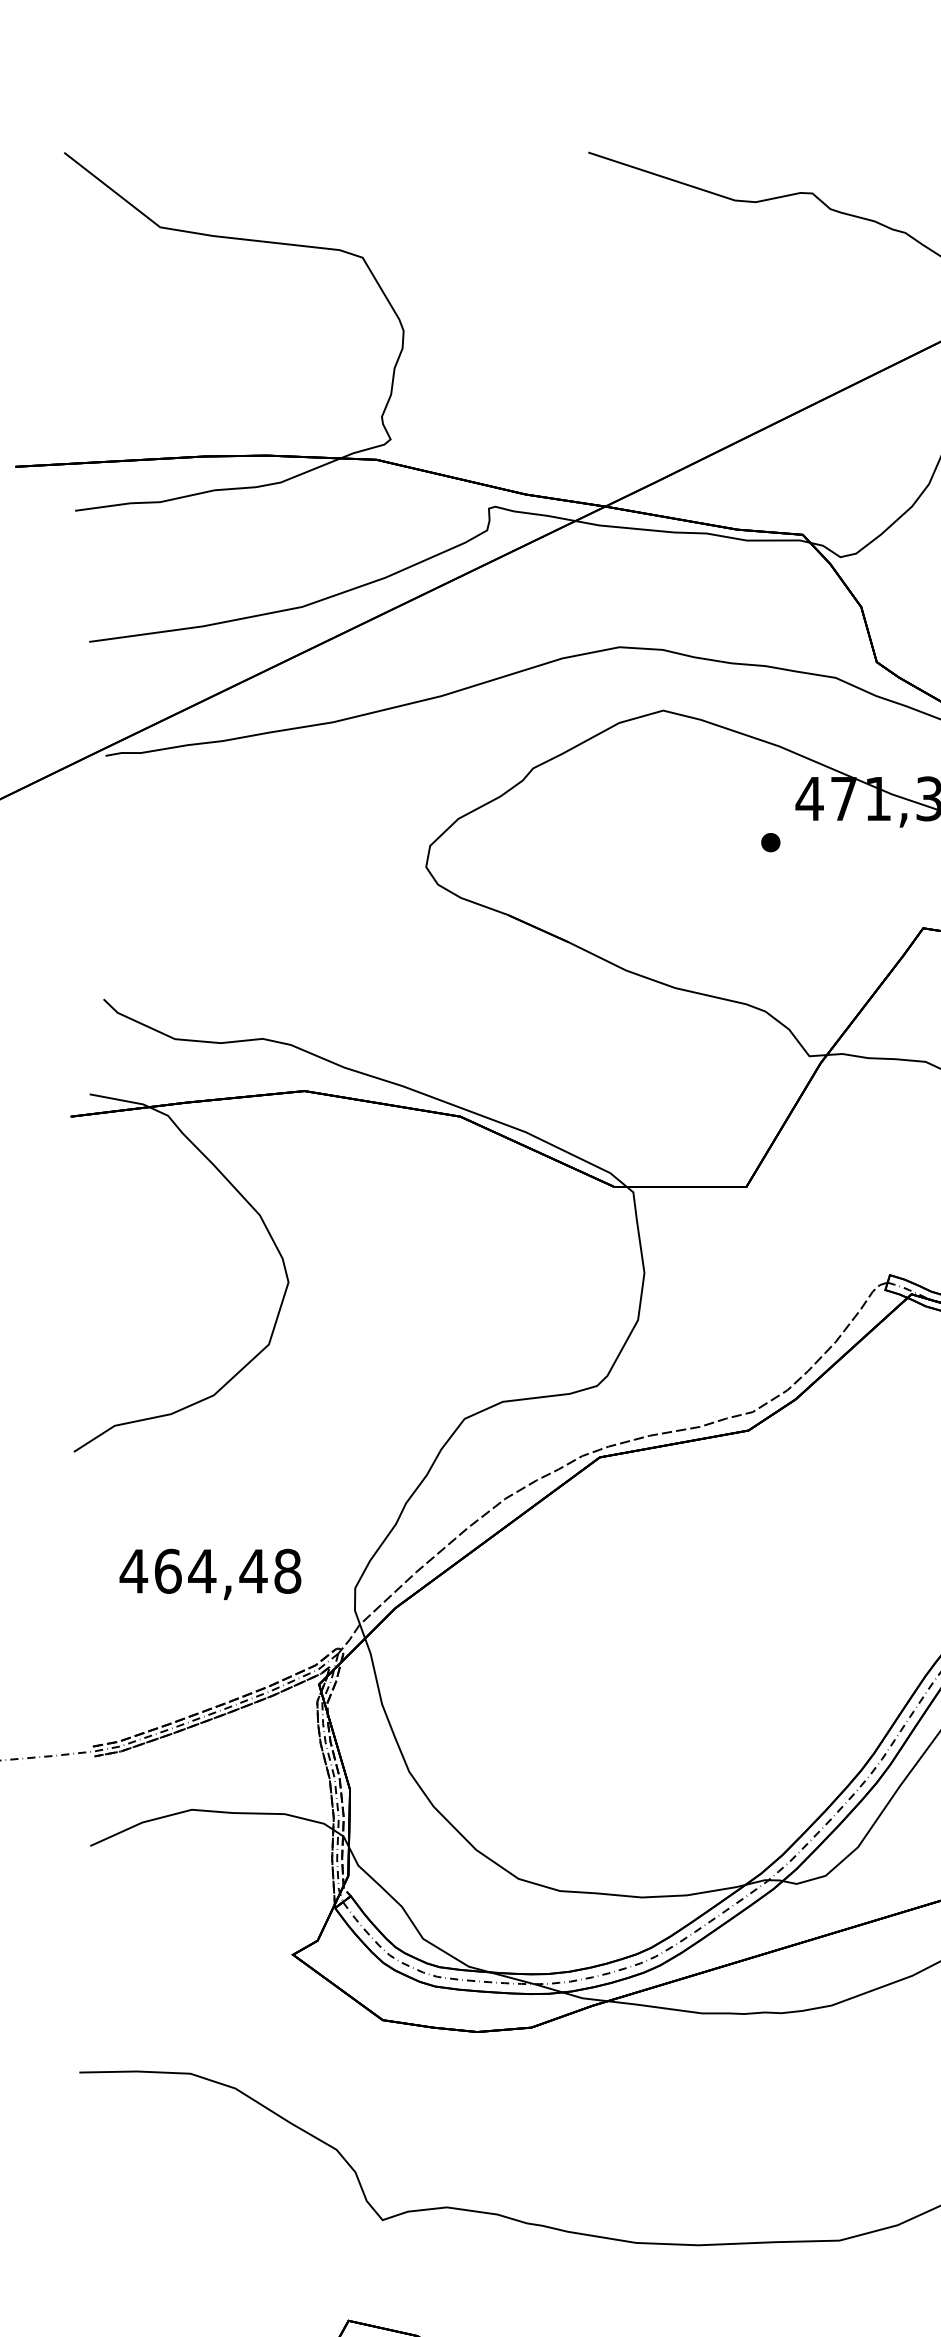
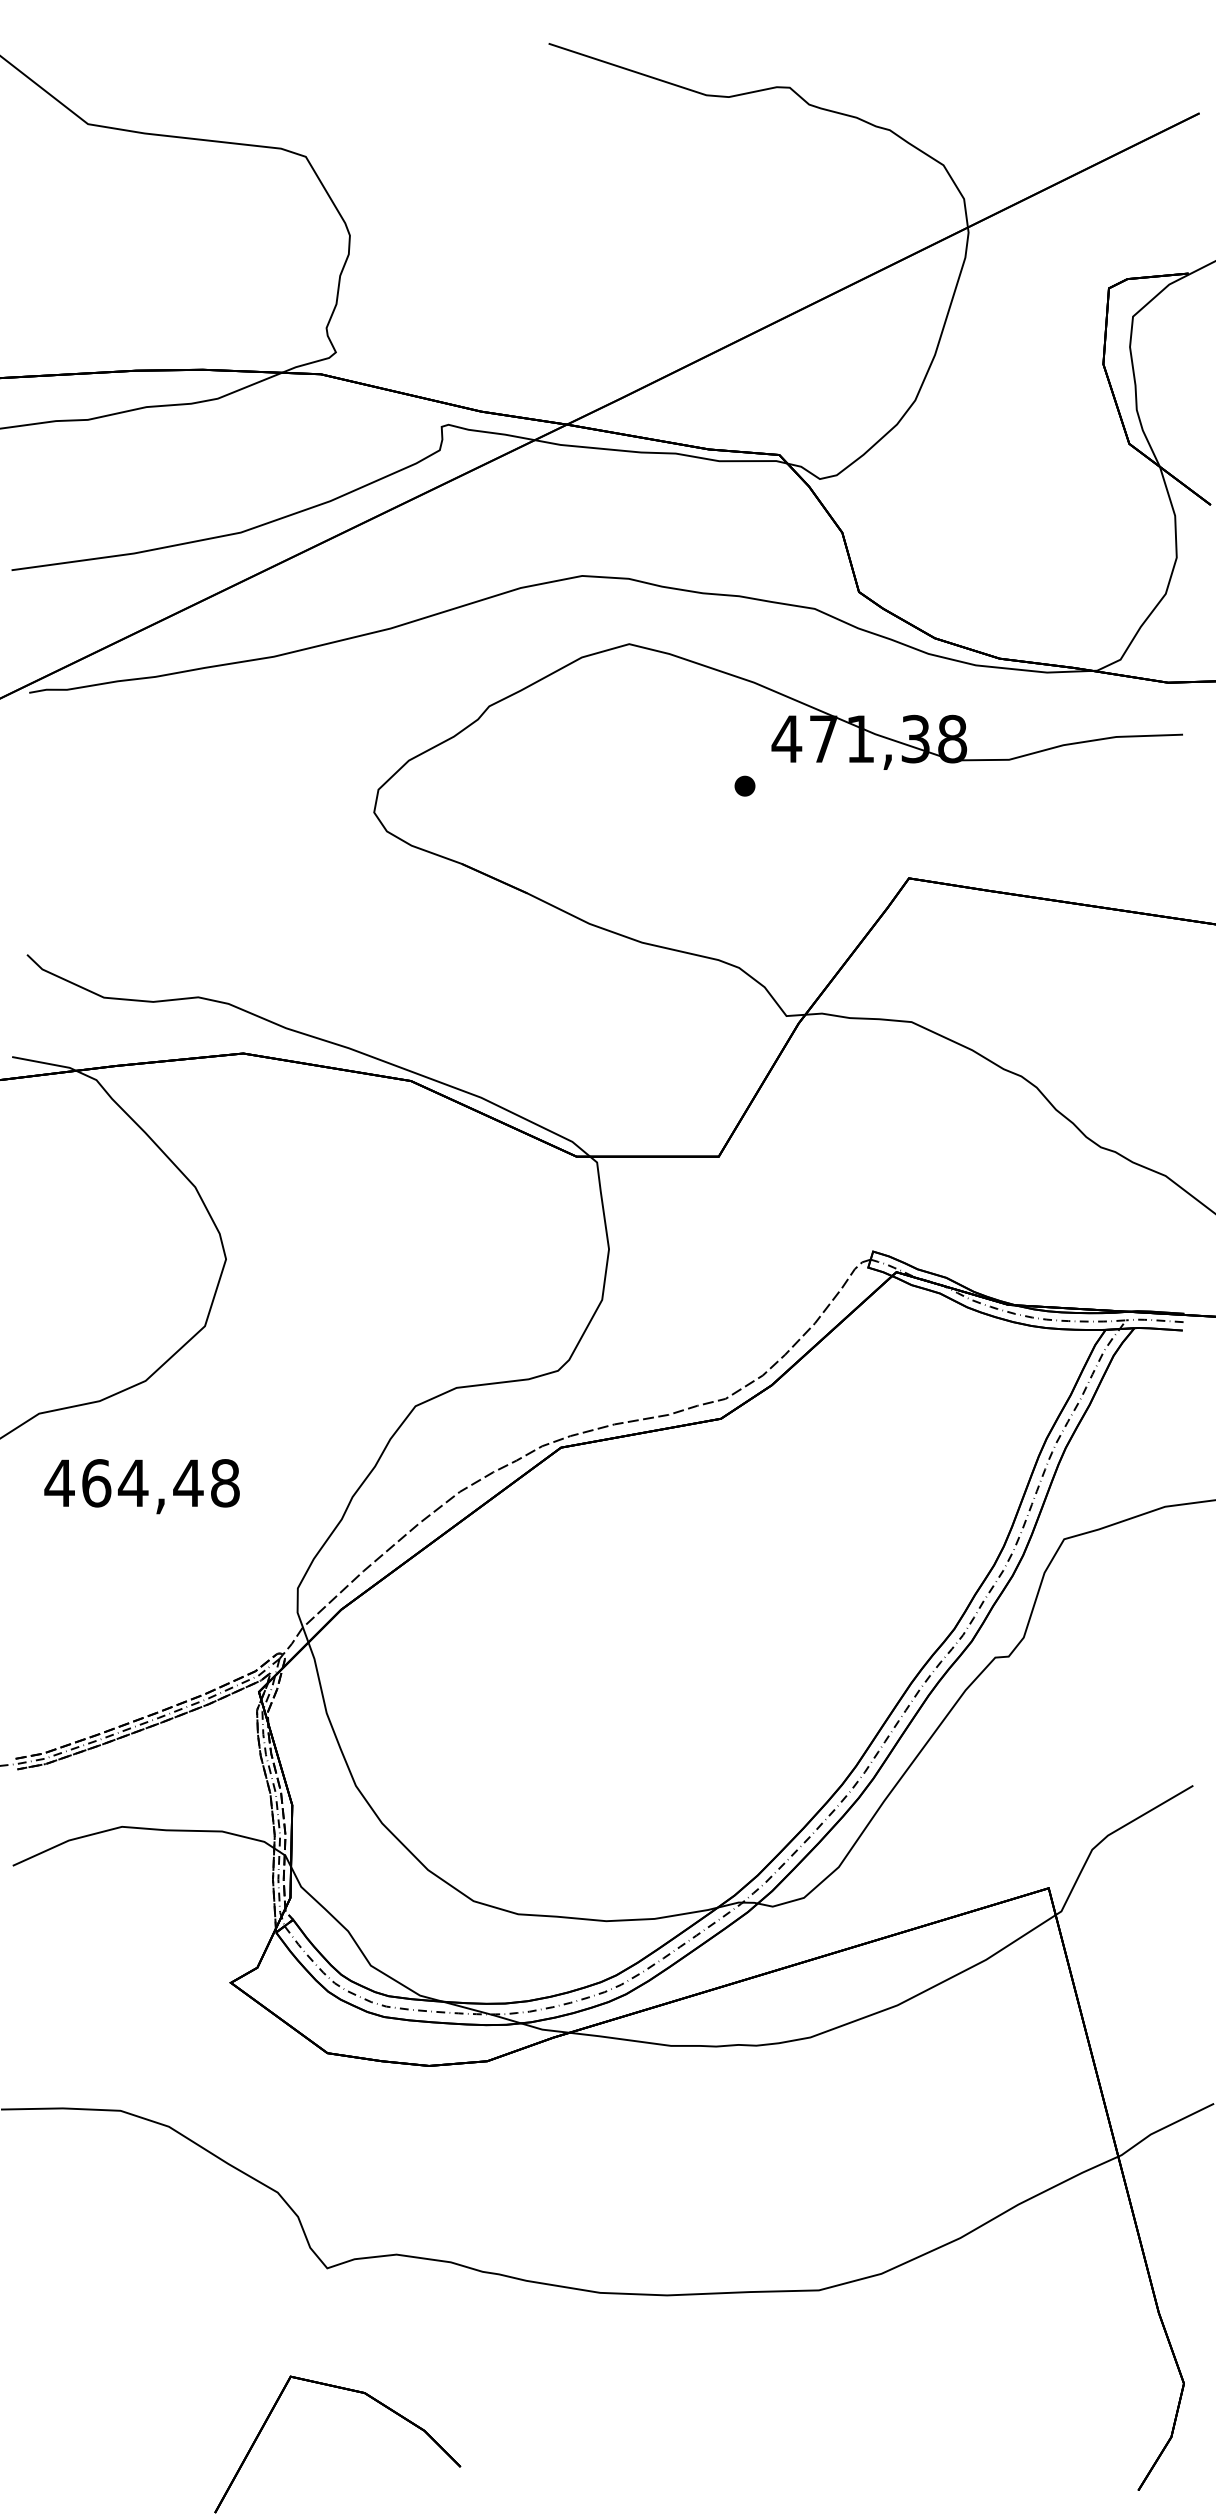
text: (209, 1574) -> (141, 1486), moved

